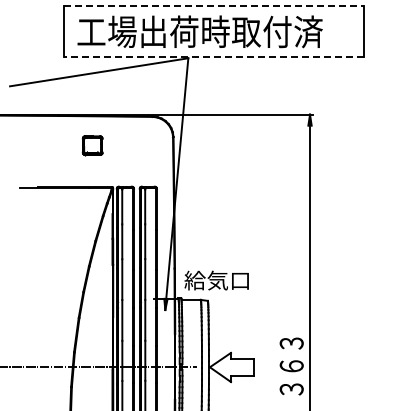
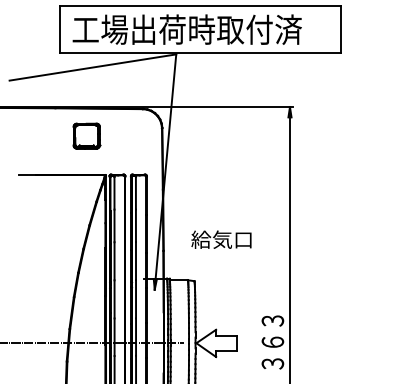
line: (214, 6) -> (200, 6), dashed -> solid
line: (213, 56) -> (199, 52), dashed -> solid
part: (92, 145) -> (86, 135), size x1.43
text: (216, 280) -> (221, 239), moved

